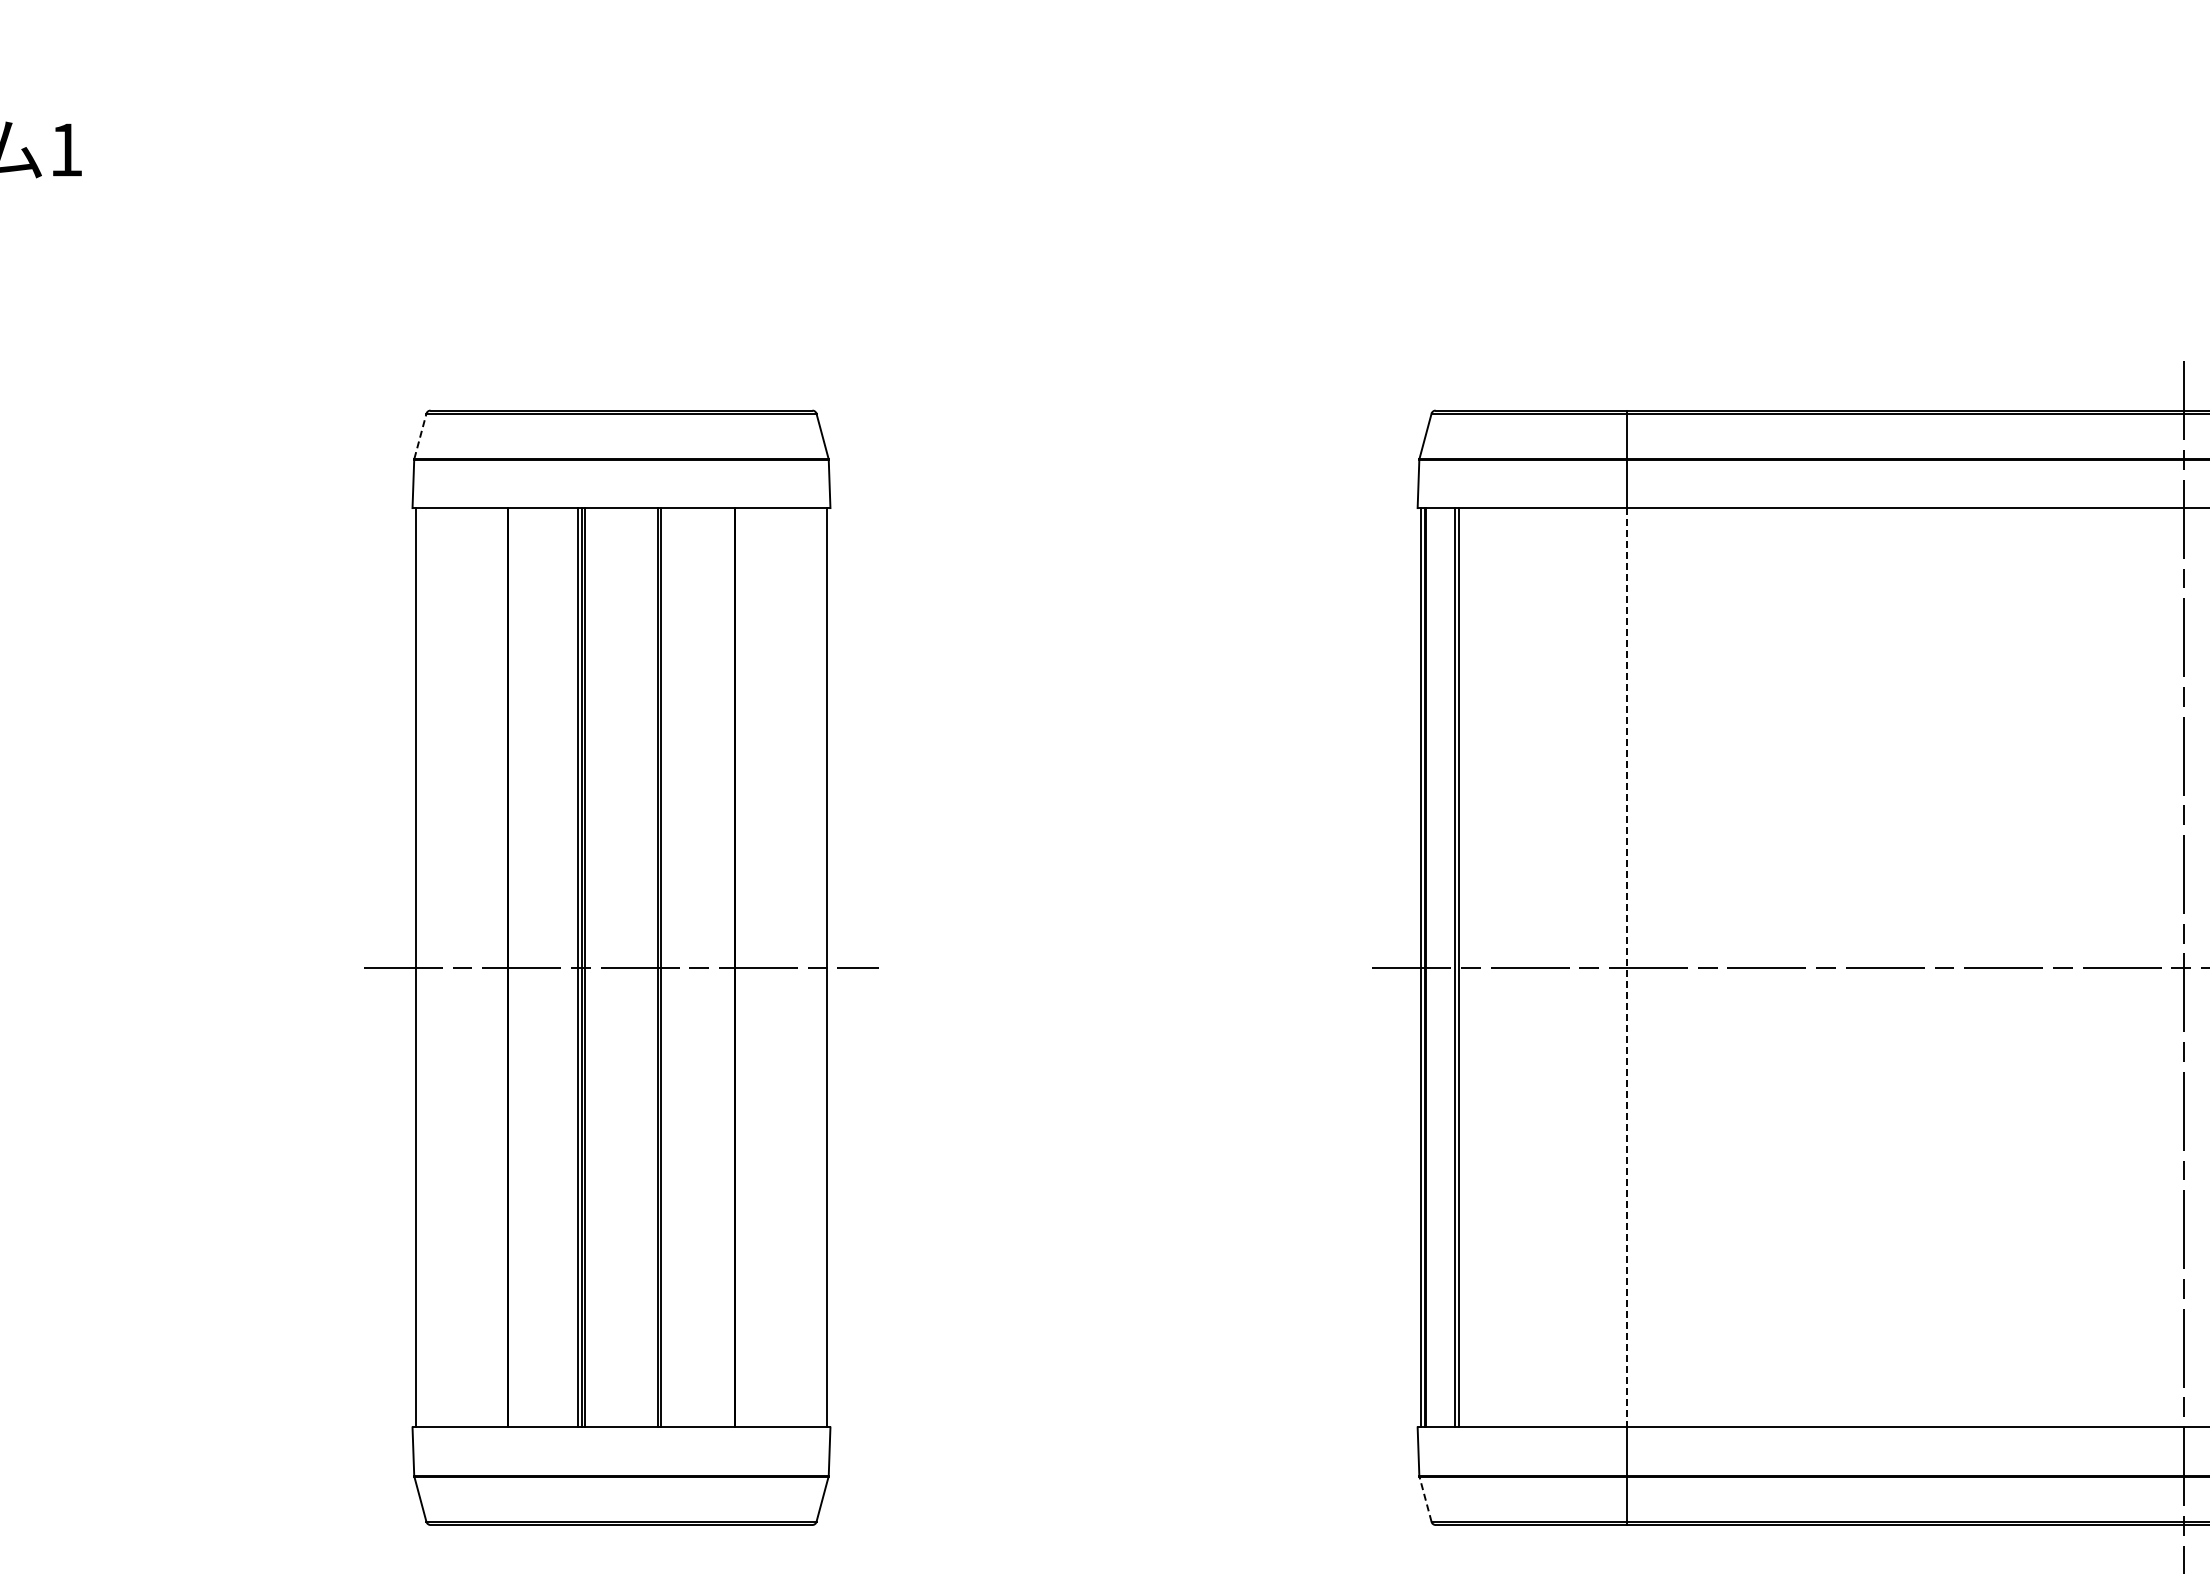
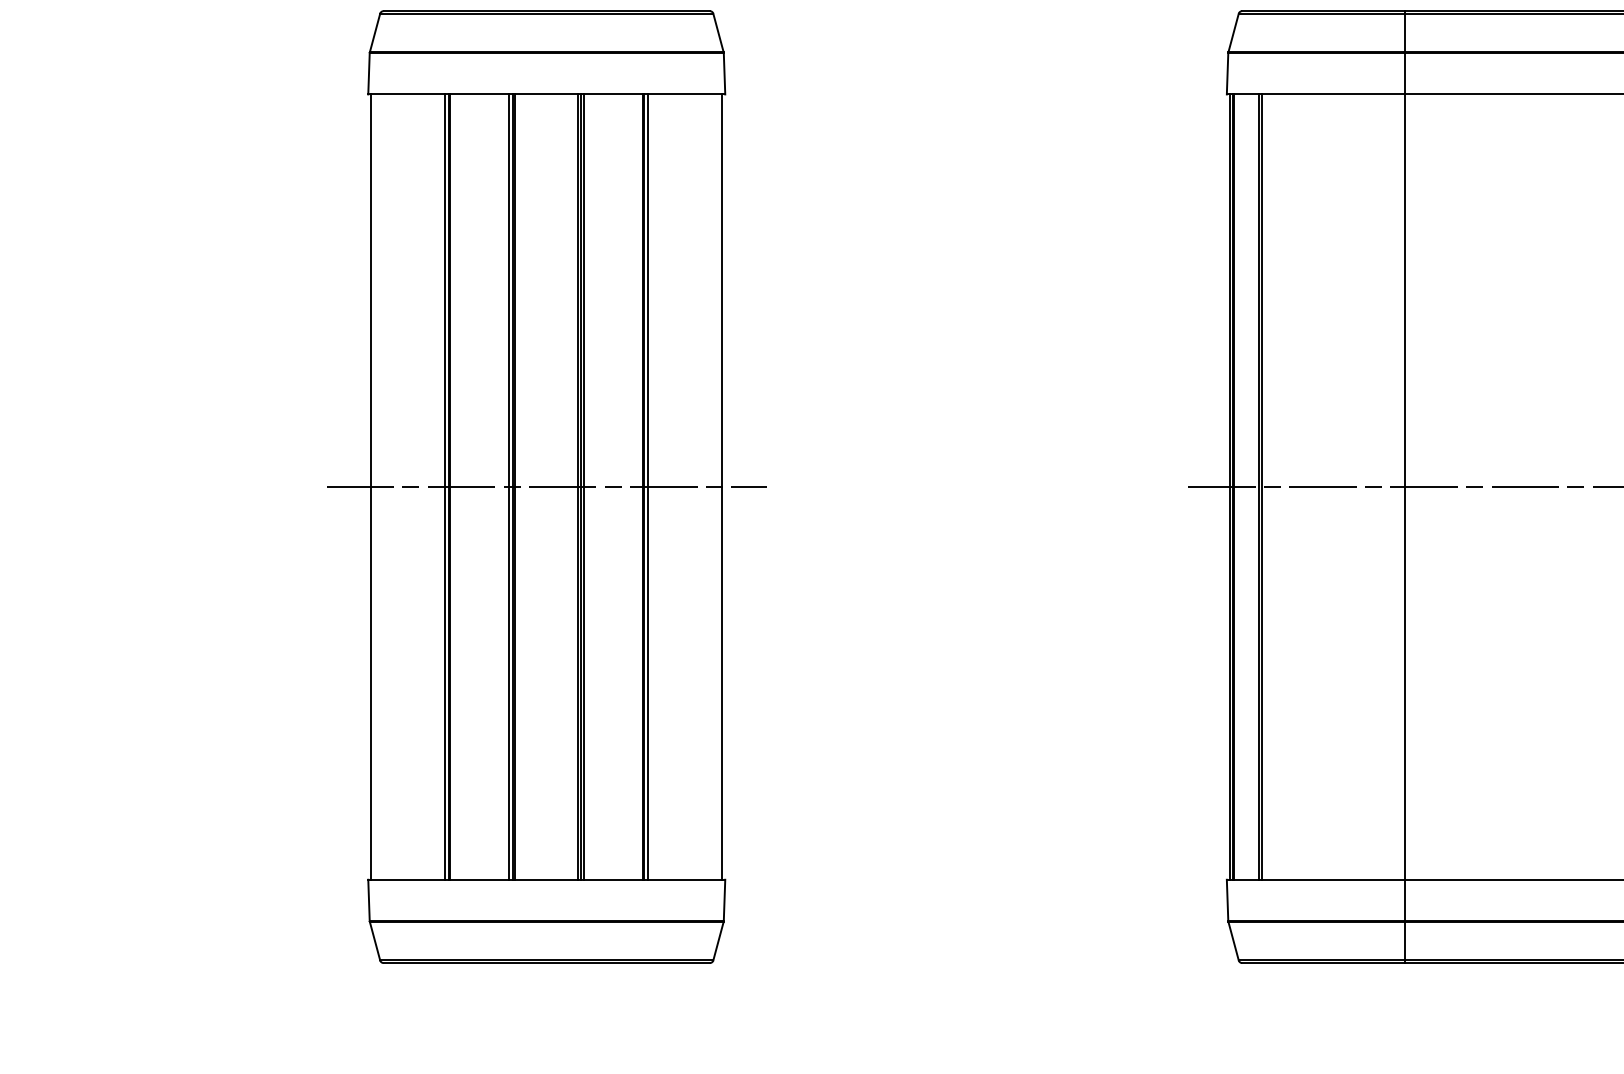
line: (420, 435) -> (375, 32), dashed -> solid
line: (502, 967) -> (445, 486), added
line: (665, 967) -> (584, 486), added
line: (740, 967) -> (648, 486), added
line: (1626, 967) -> (1405, 486), dashed -> solid
line: (1425, 1498) -> (1233, 940), dashed -> solid

